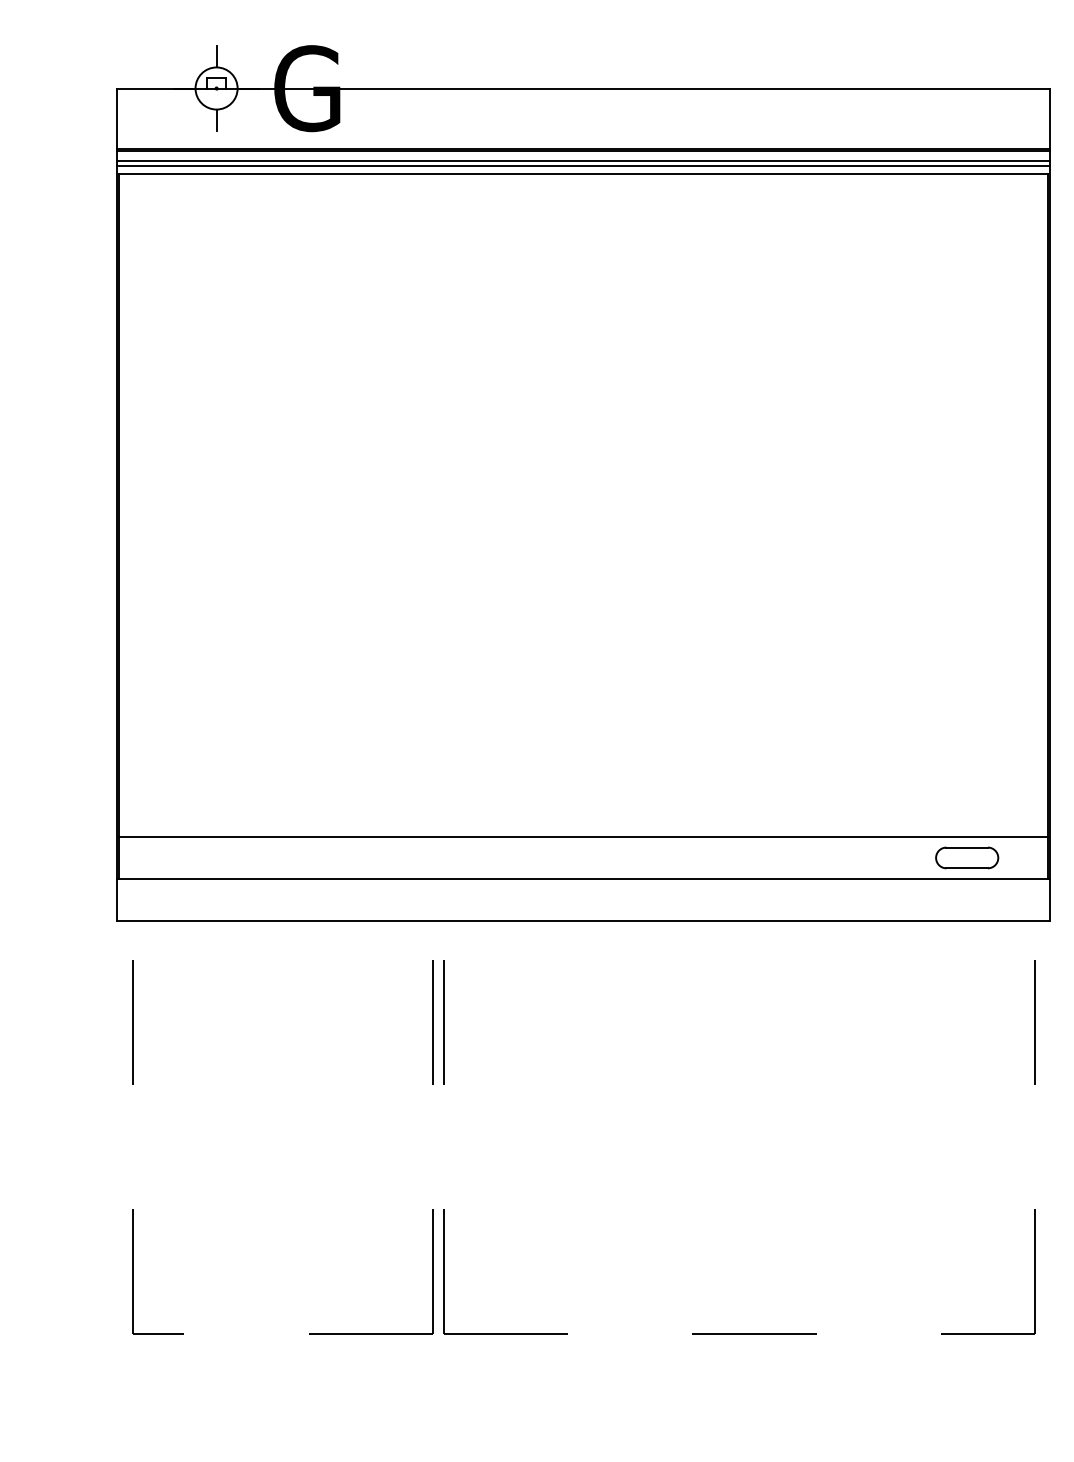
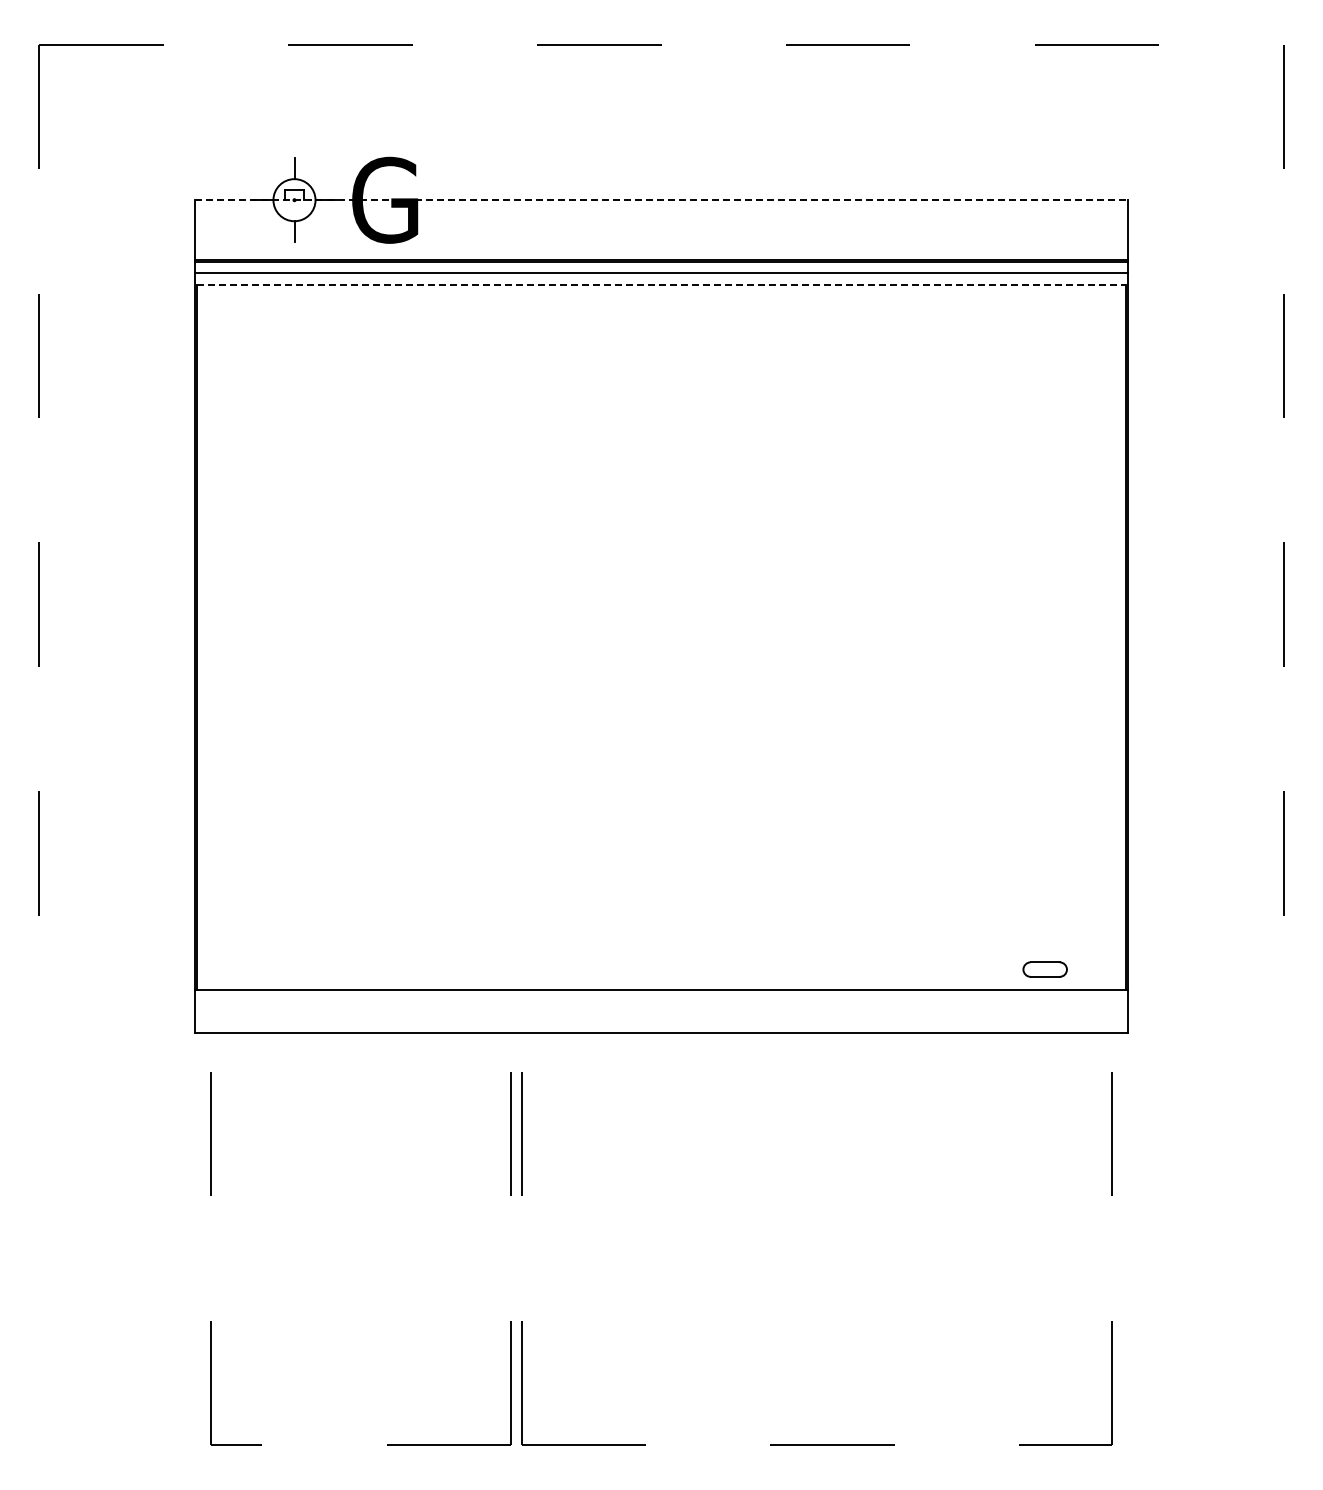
line: (583, 88) -> (661, 200), solid -> dashed
line: (583, 165) -> (661, 277), removed
line: (583, 173) -> (661, 285), solid -> dashed
line: (583, 836) -> (661, 948), removed
part: (967, 857) -> (1045, 969), size x0.7

